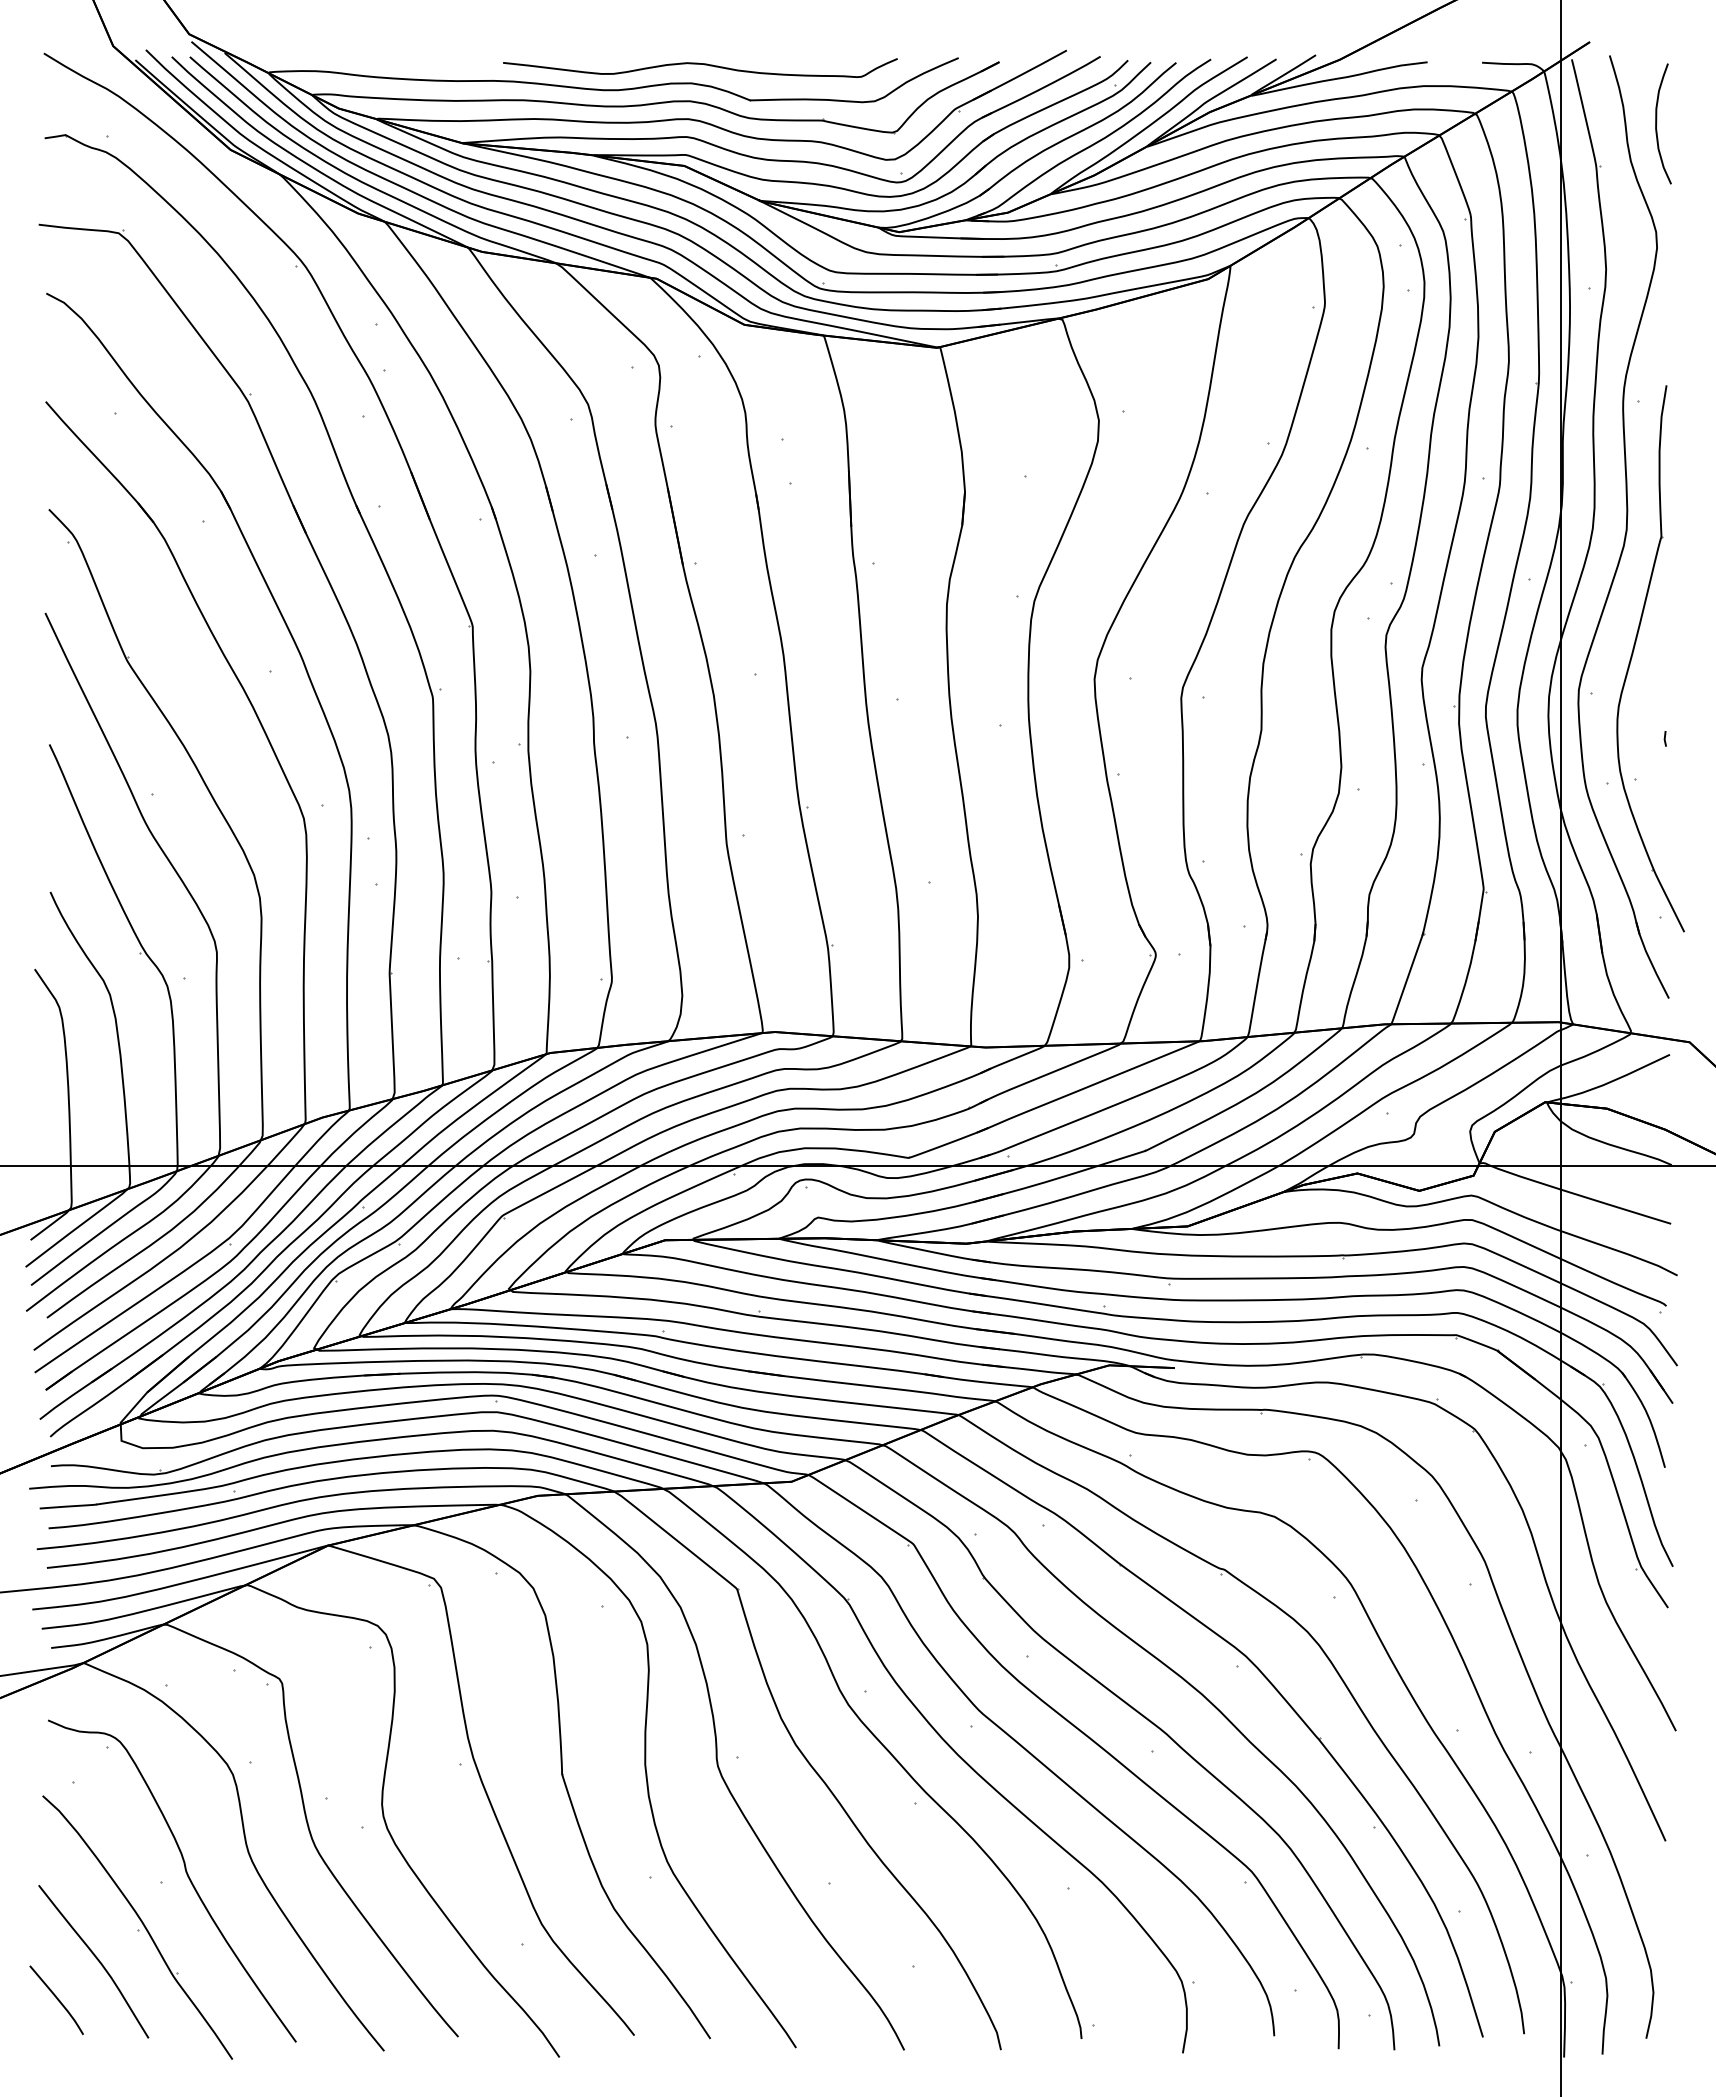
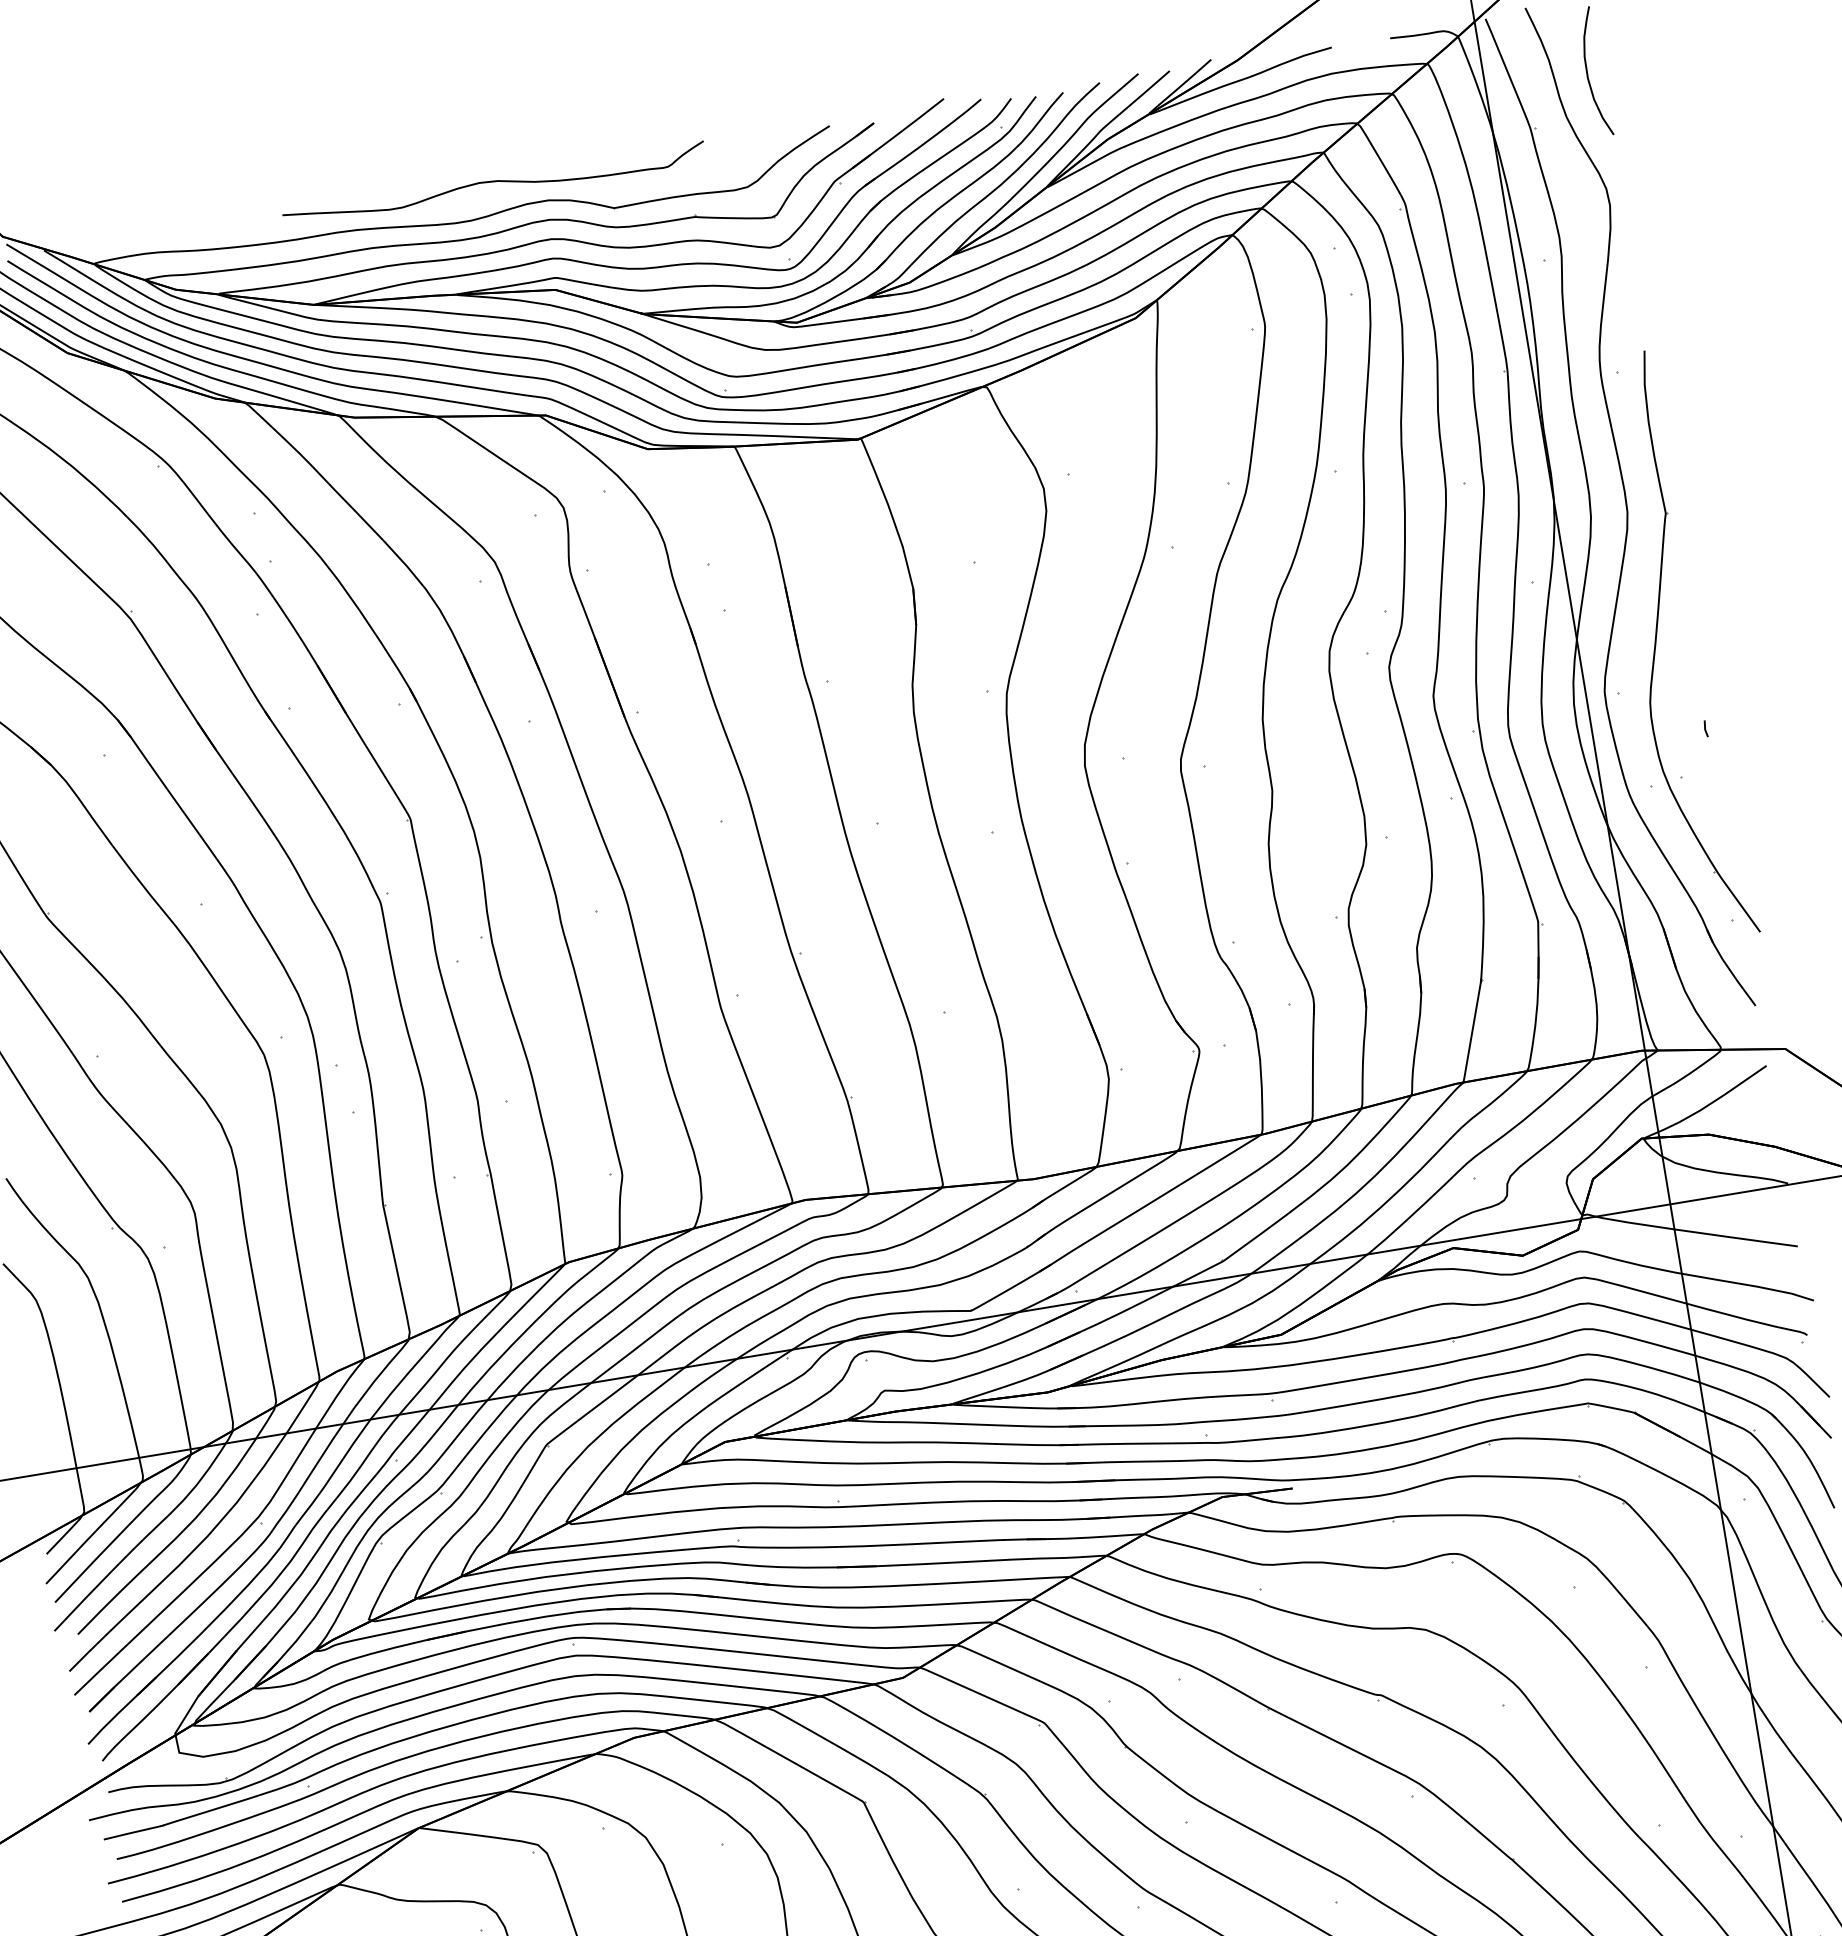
curve: (700, 64) -> (493, 182), moved

